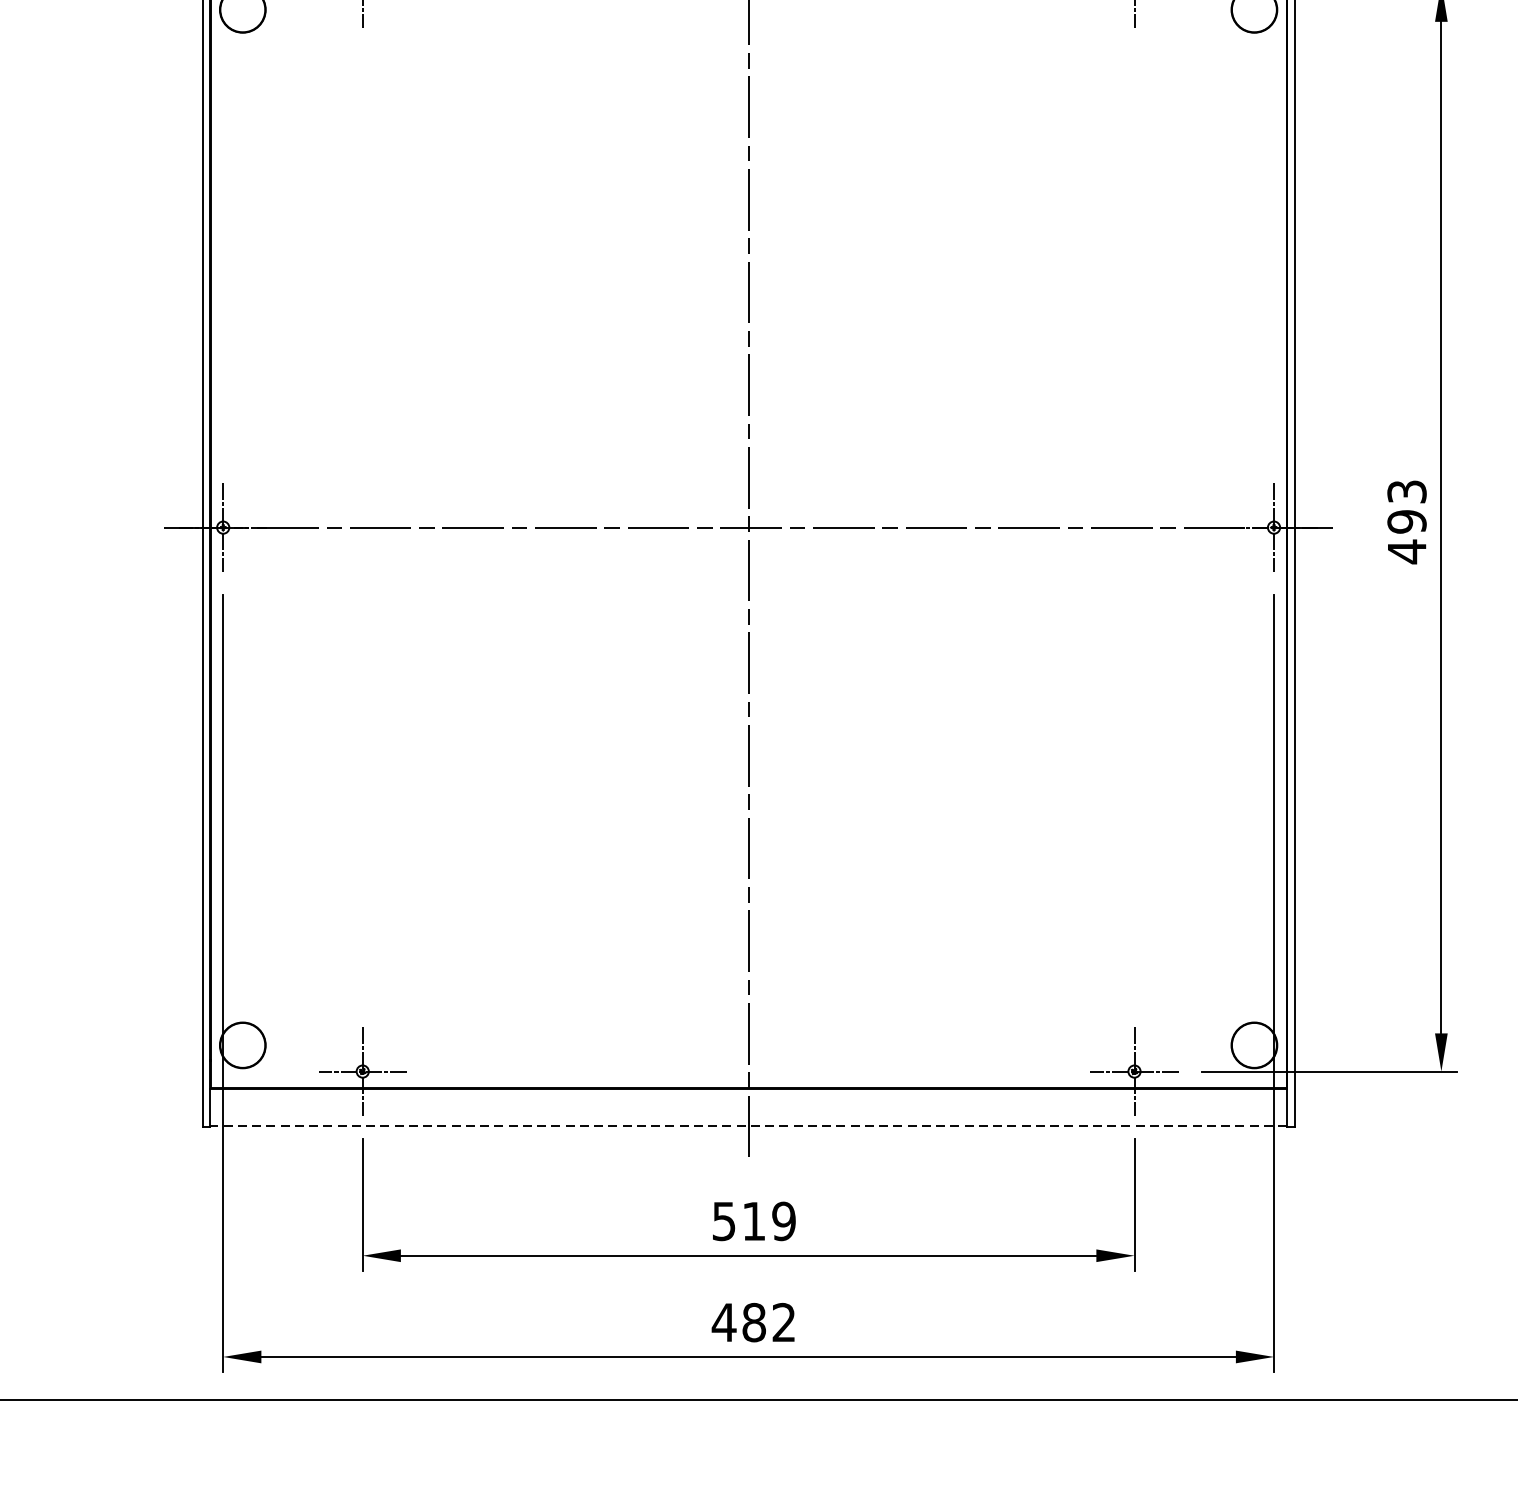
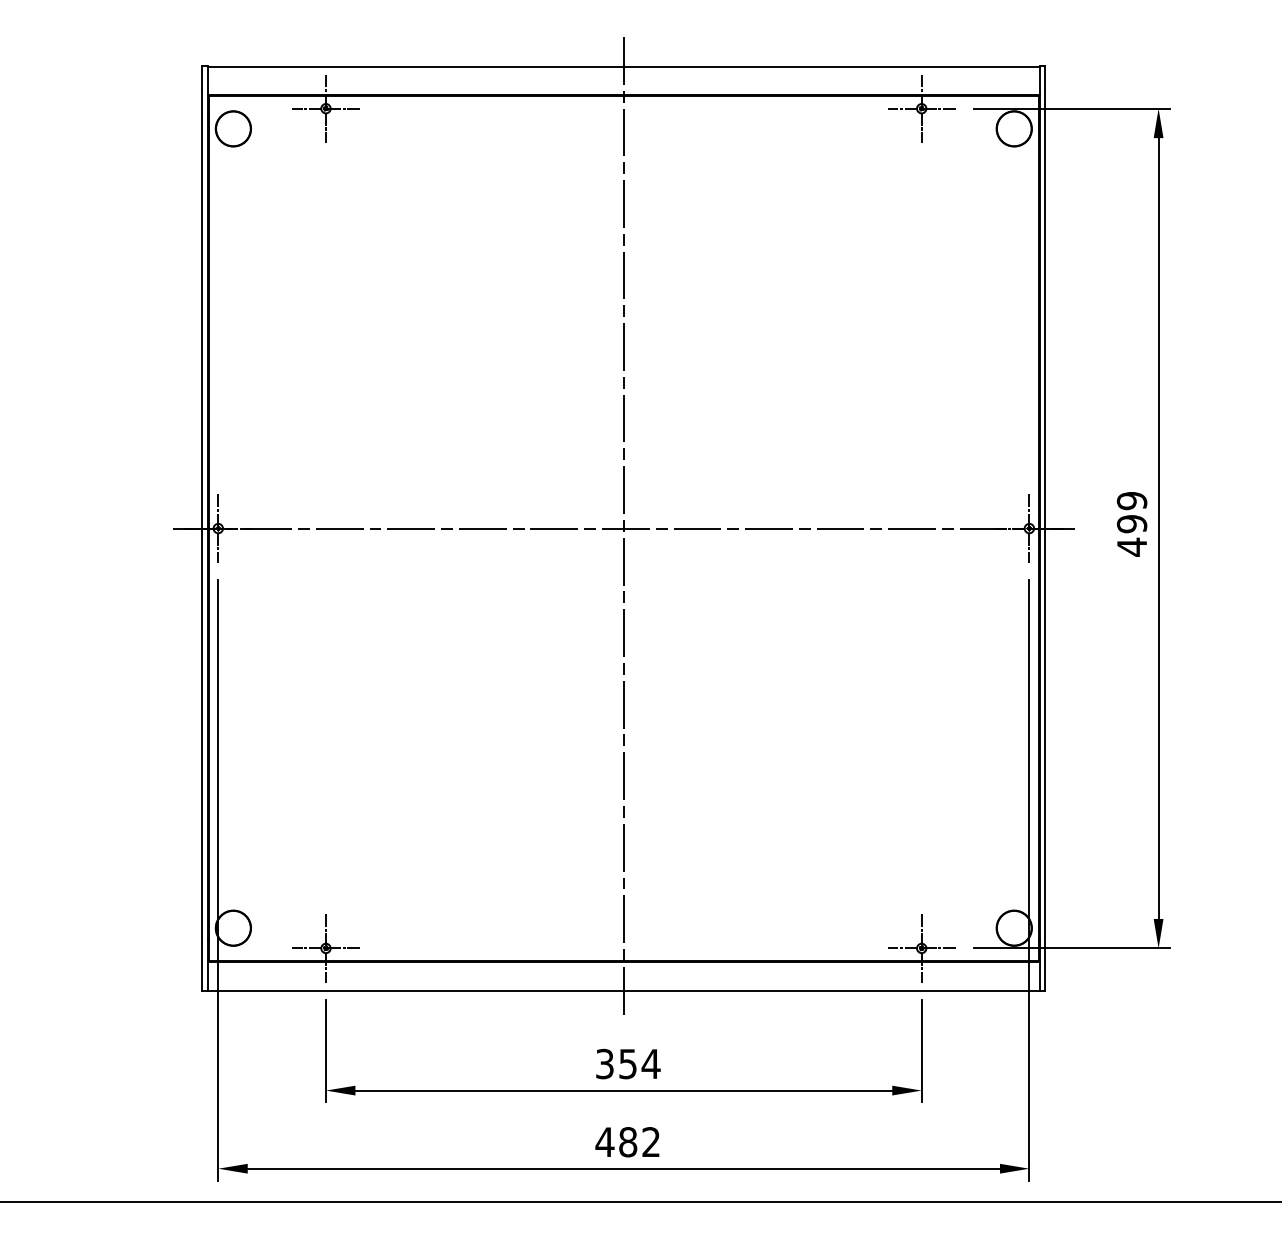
text: (1407, 492) -> (1132, 501), 493 -> 499
line: (748, 1126) -> (623, 990), dashed -> solid
text: (754, 1220) -> (628, 1063), 519 -> 354

